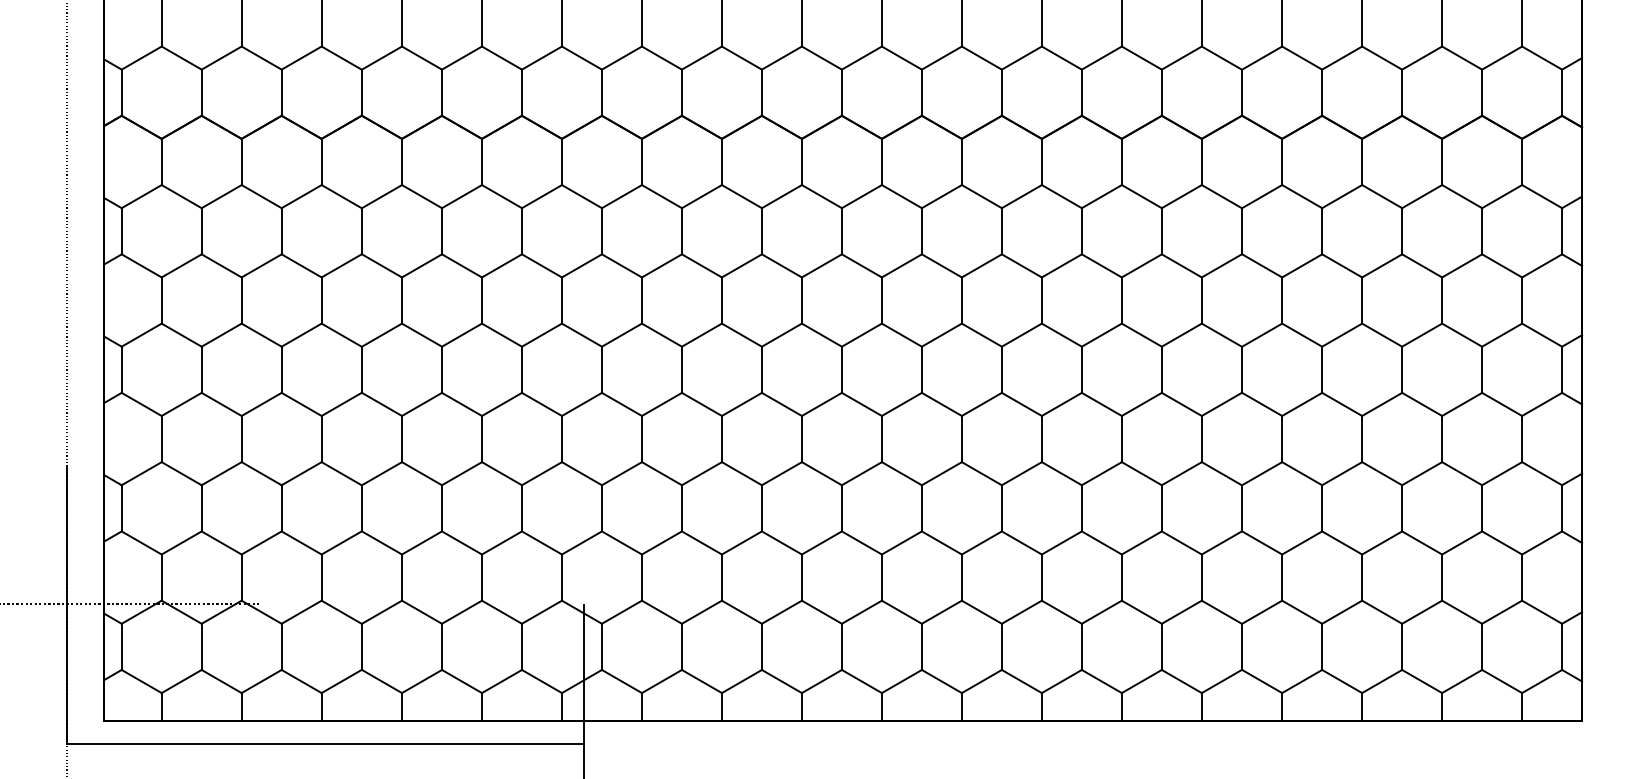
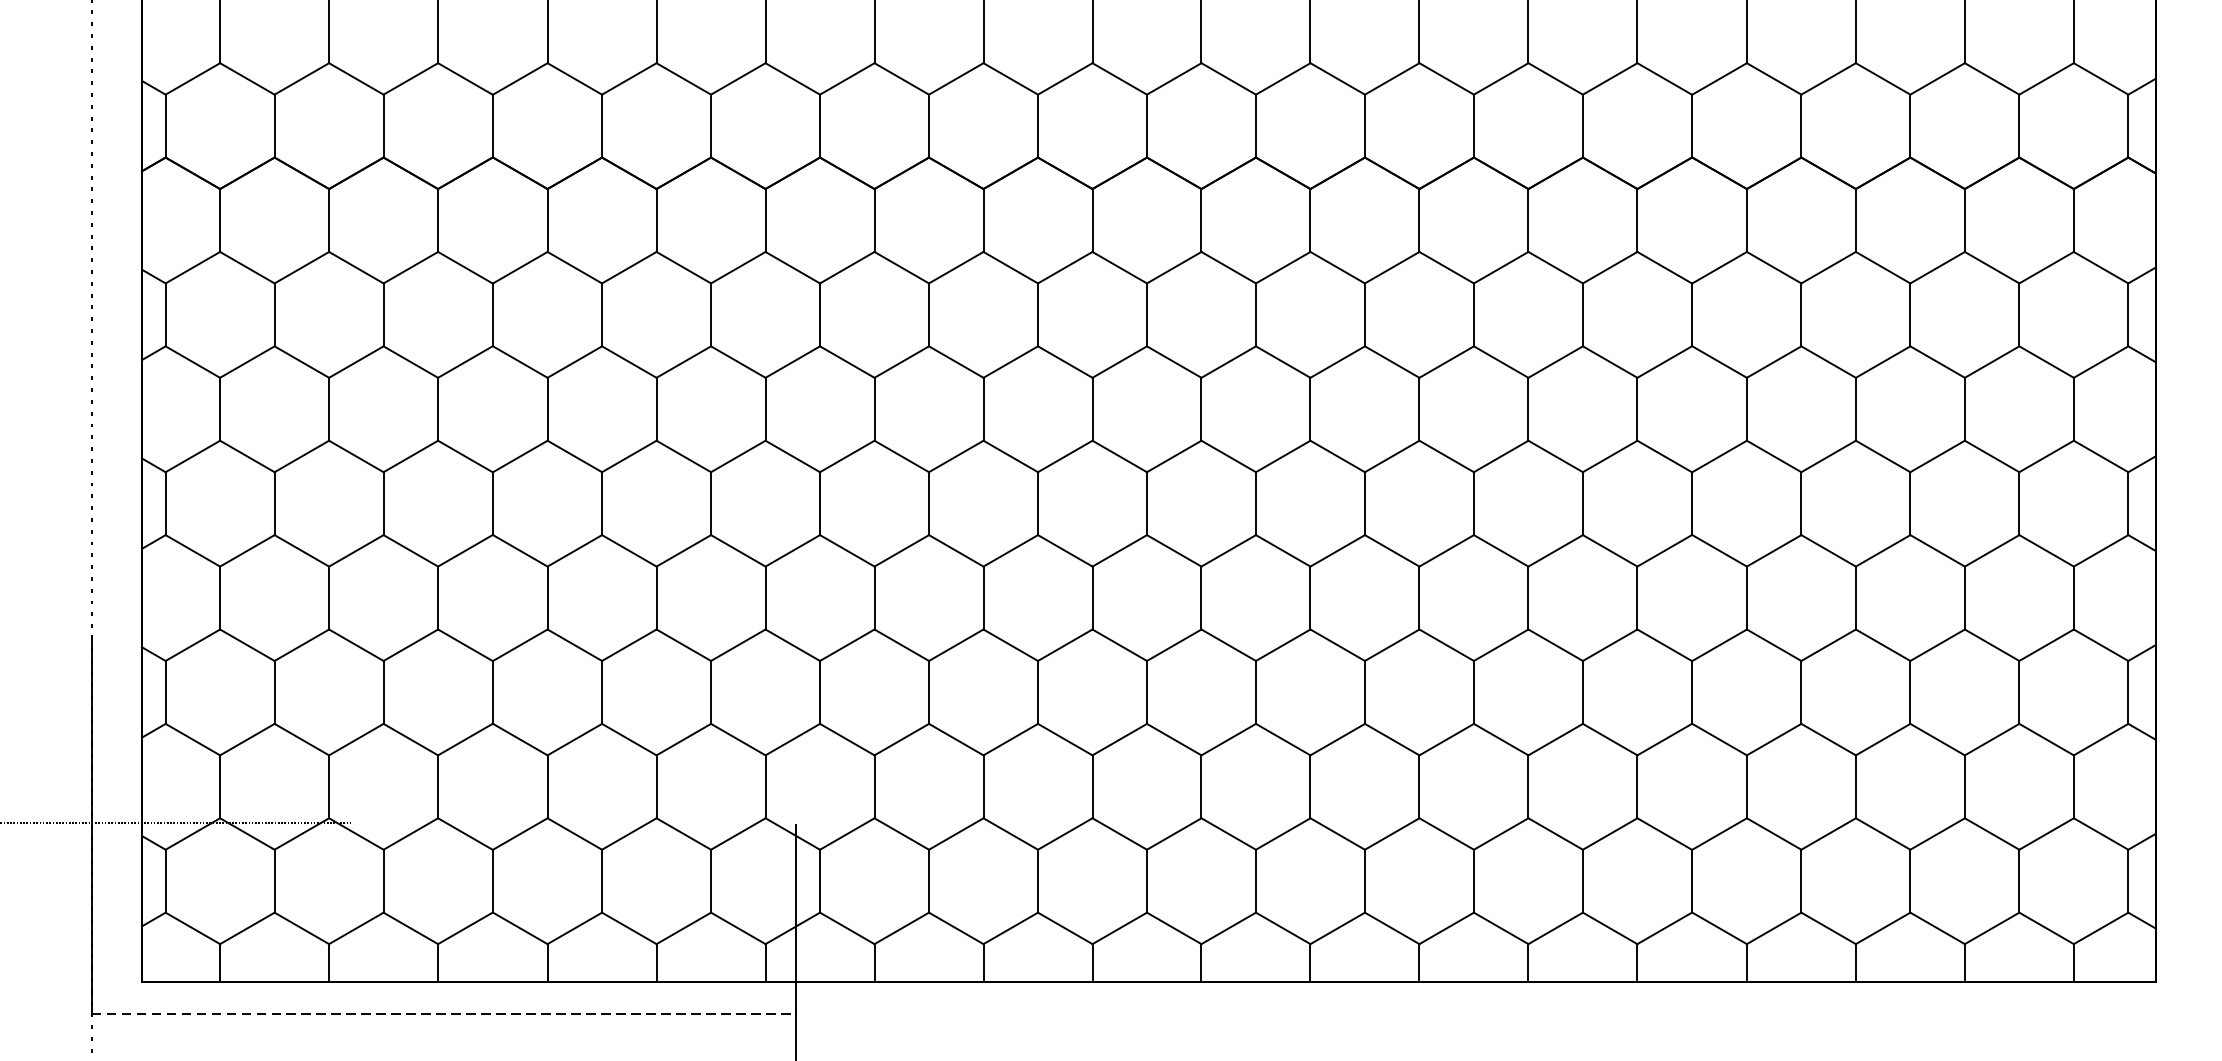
line: (326, 743) -> (444, 1012), solid -> dashed

